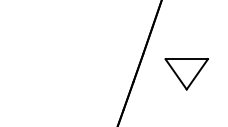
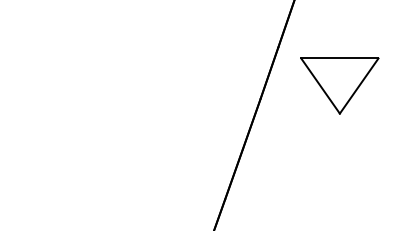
part: (186, 74) -> (339, 86), moved

